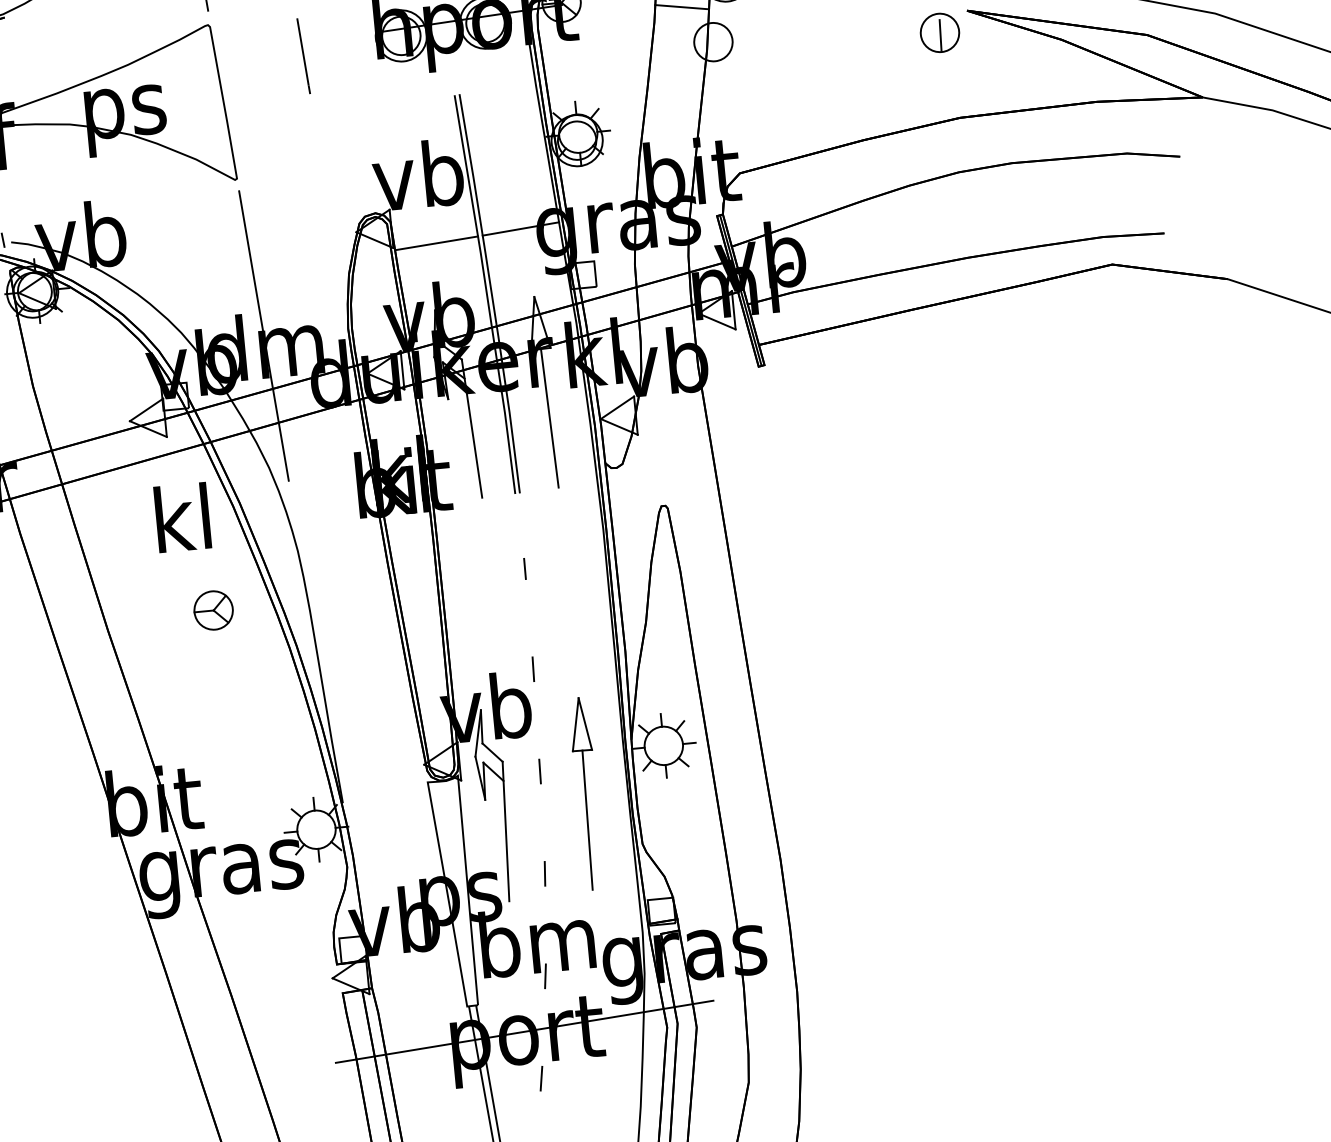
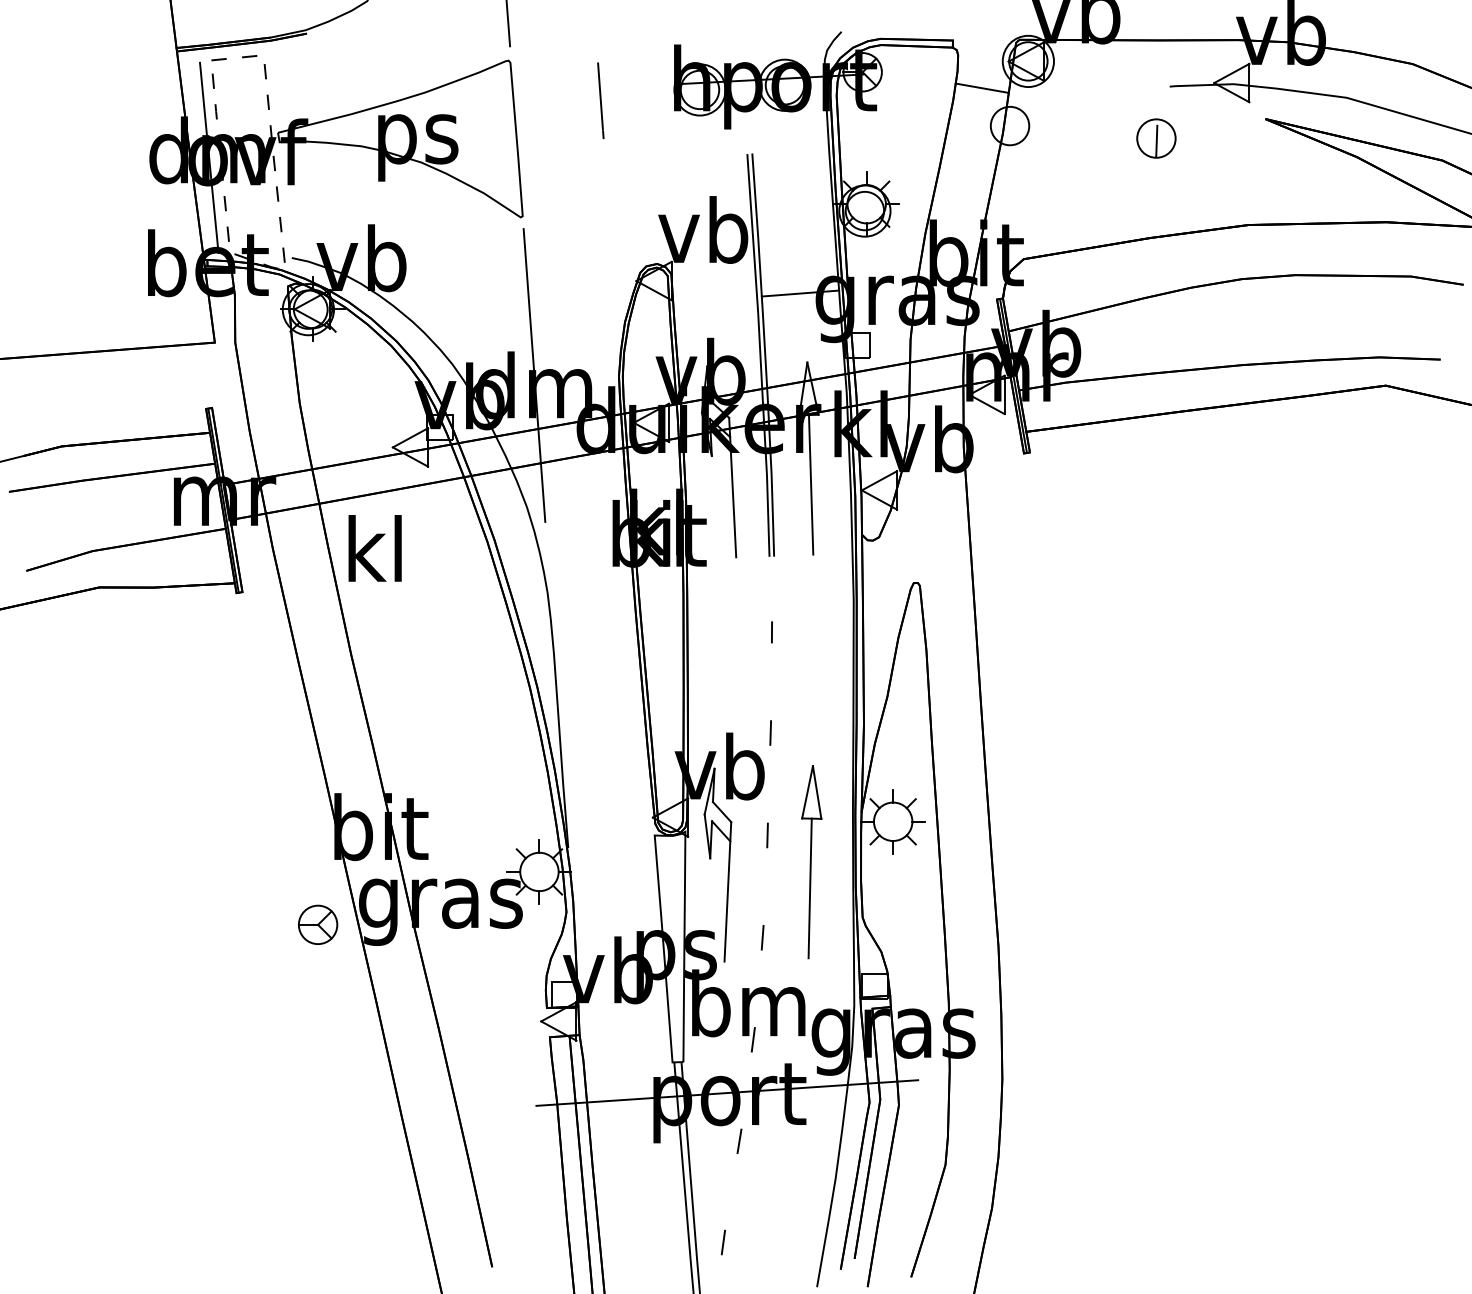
part: (940, 32) -> (1156, 138), moved
line: (436, 243) -> (715, 299), removed
text: (182, 517) -> (374, 548), moved
part: (214, 610) -> (318, 924), moved

